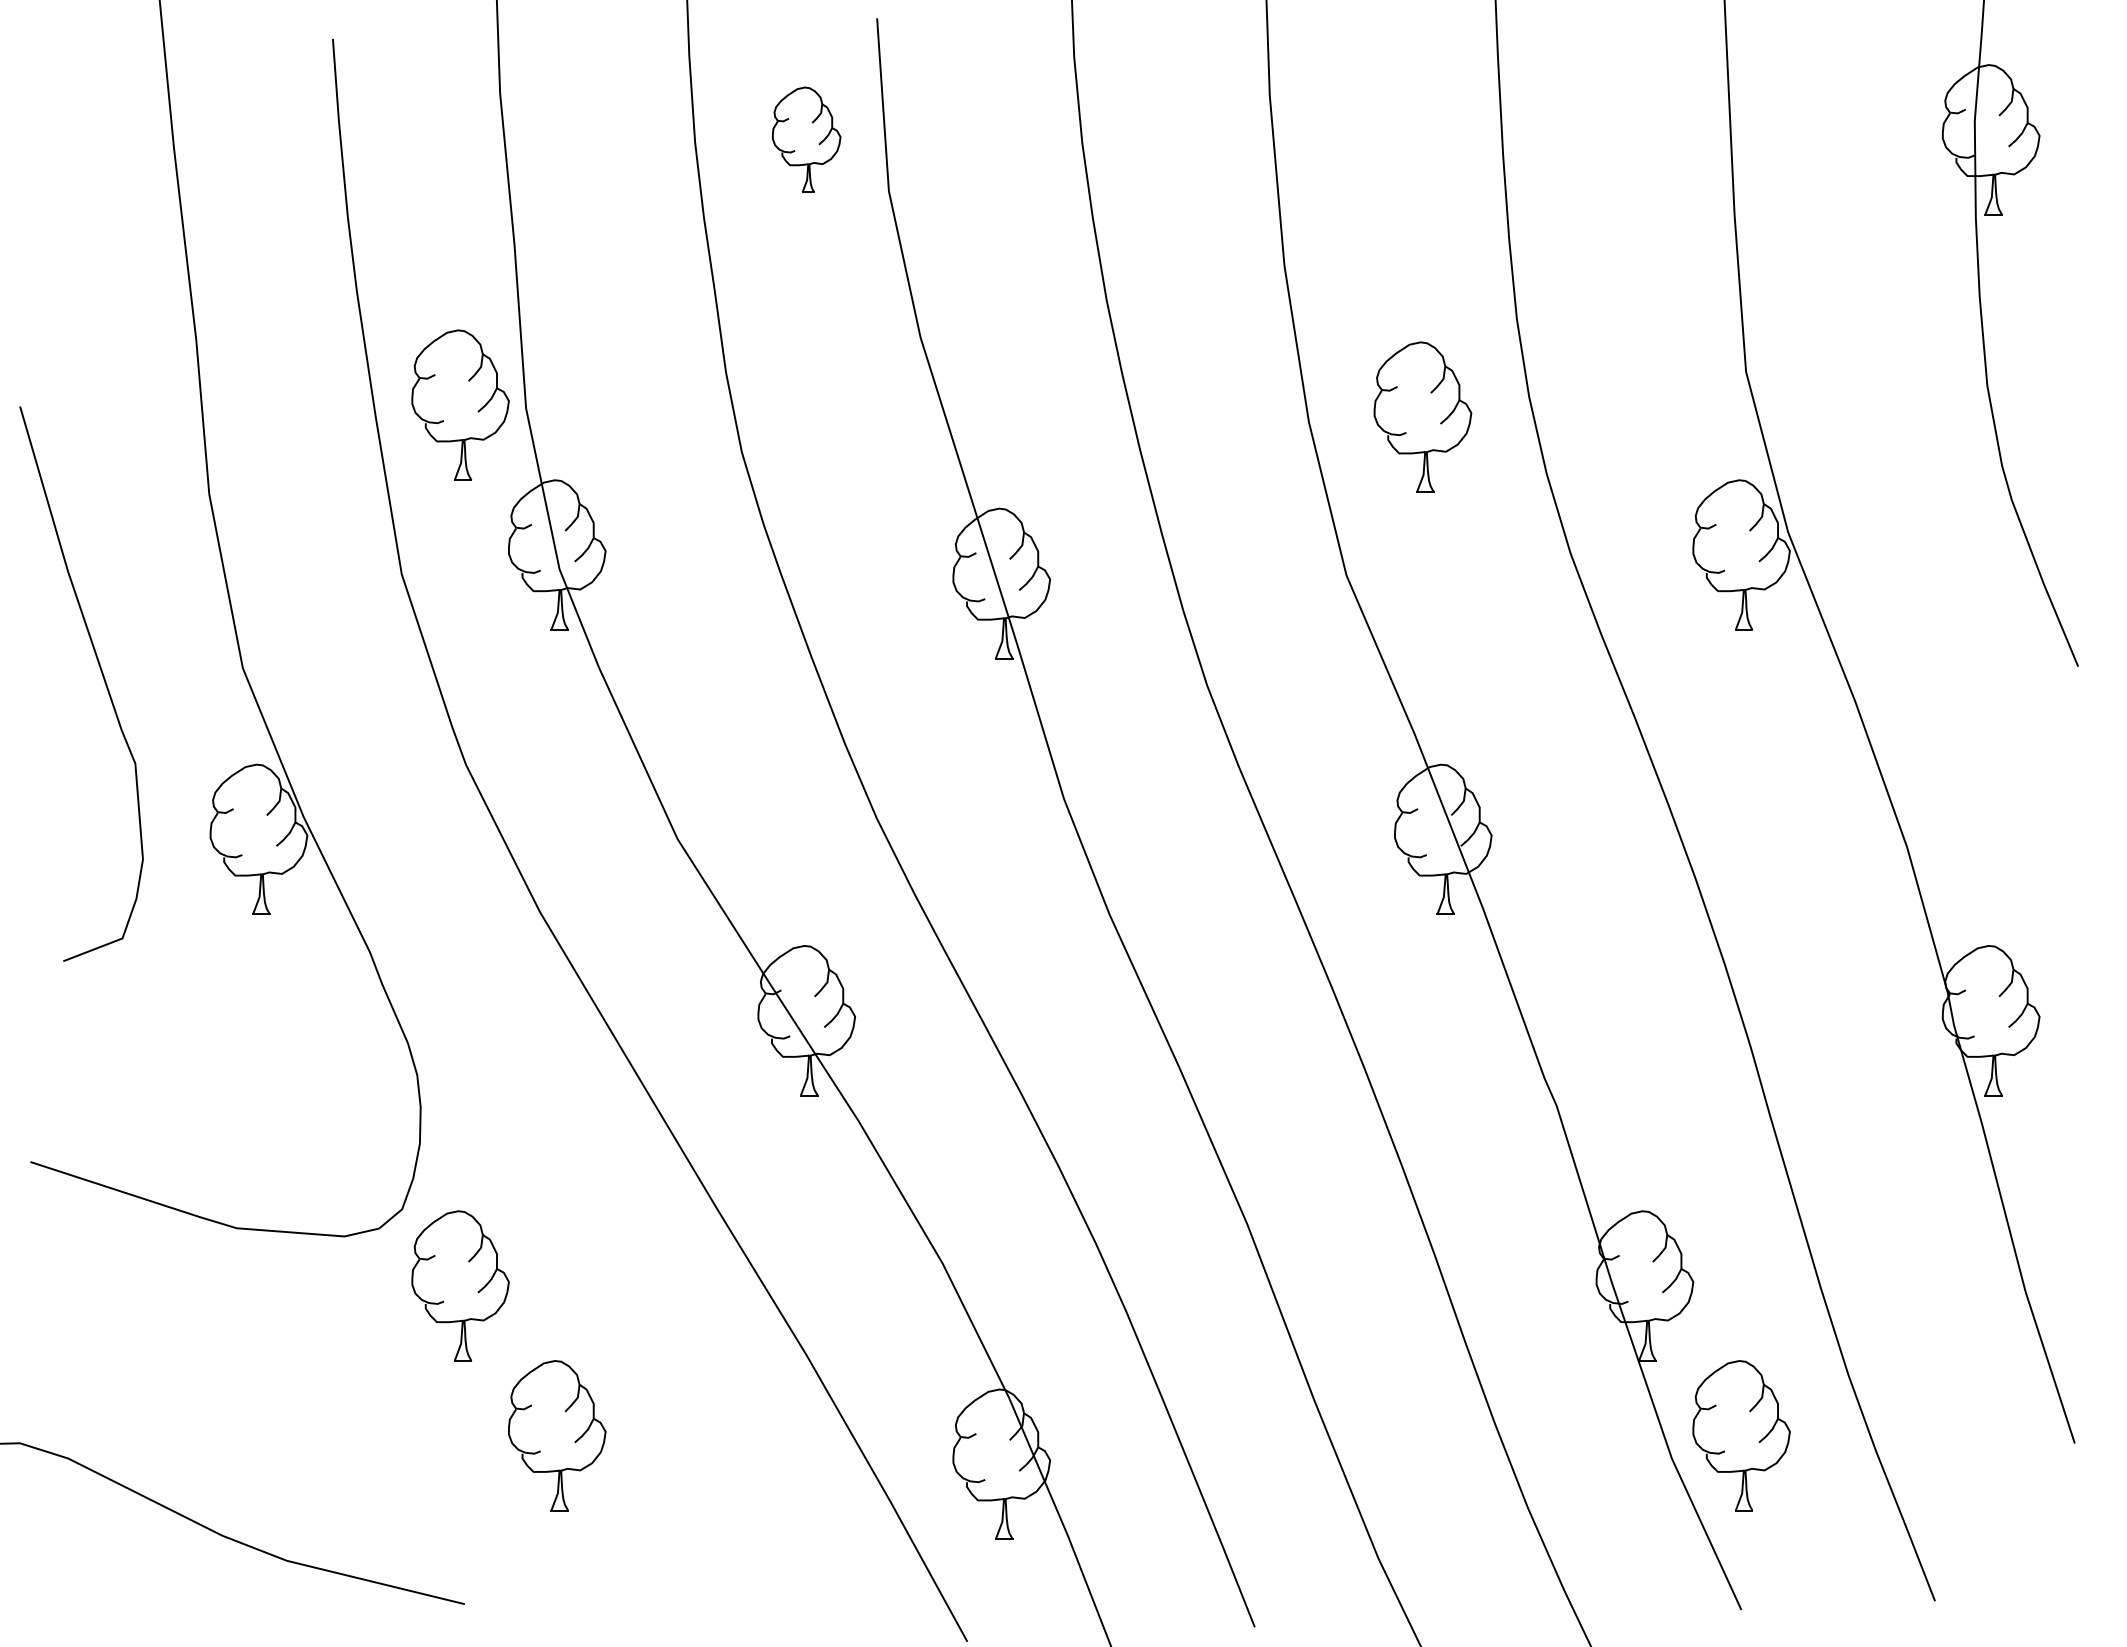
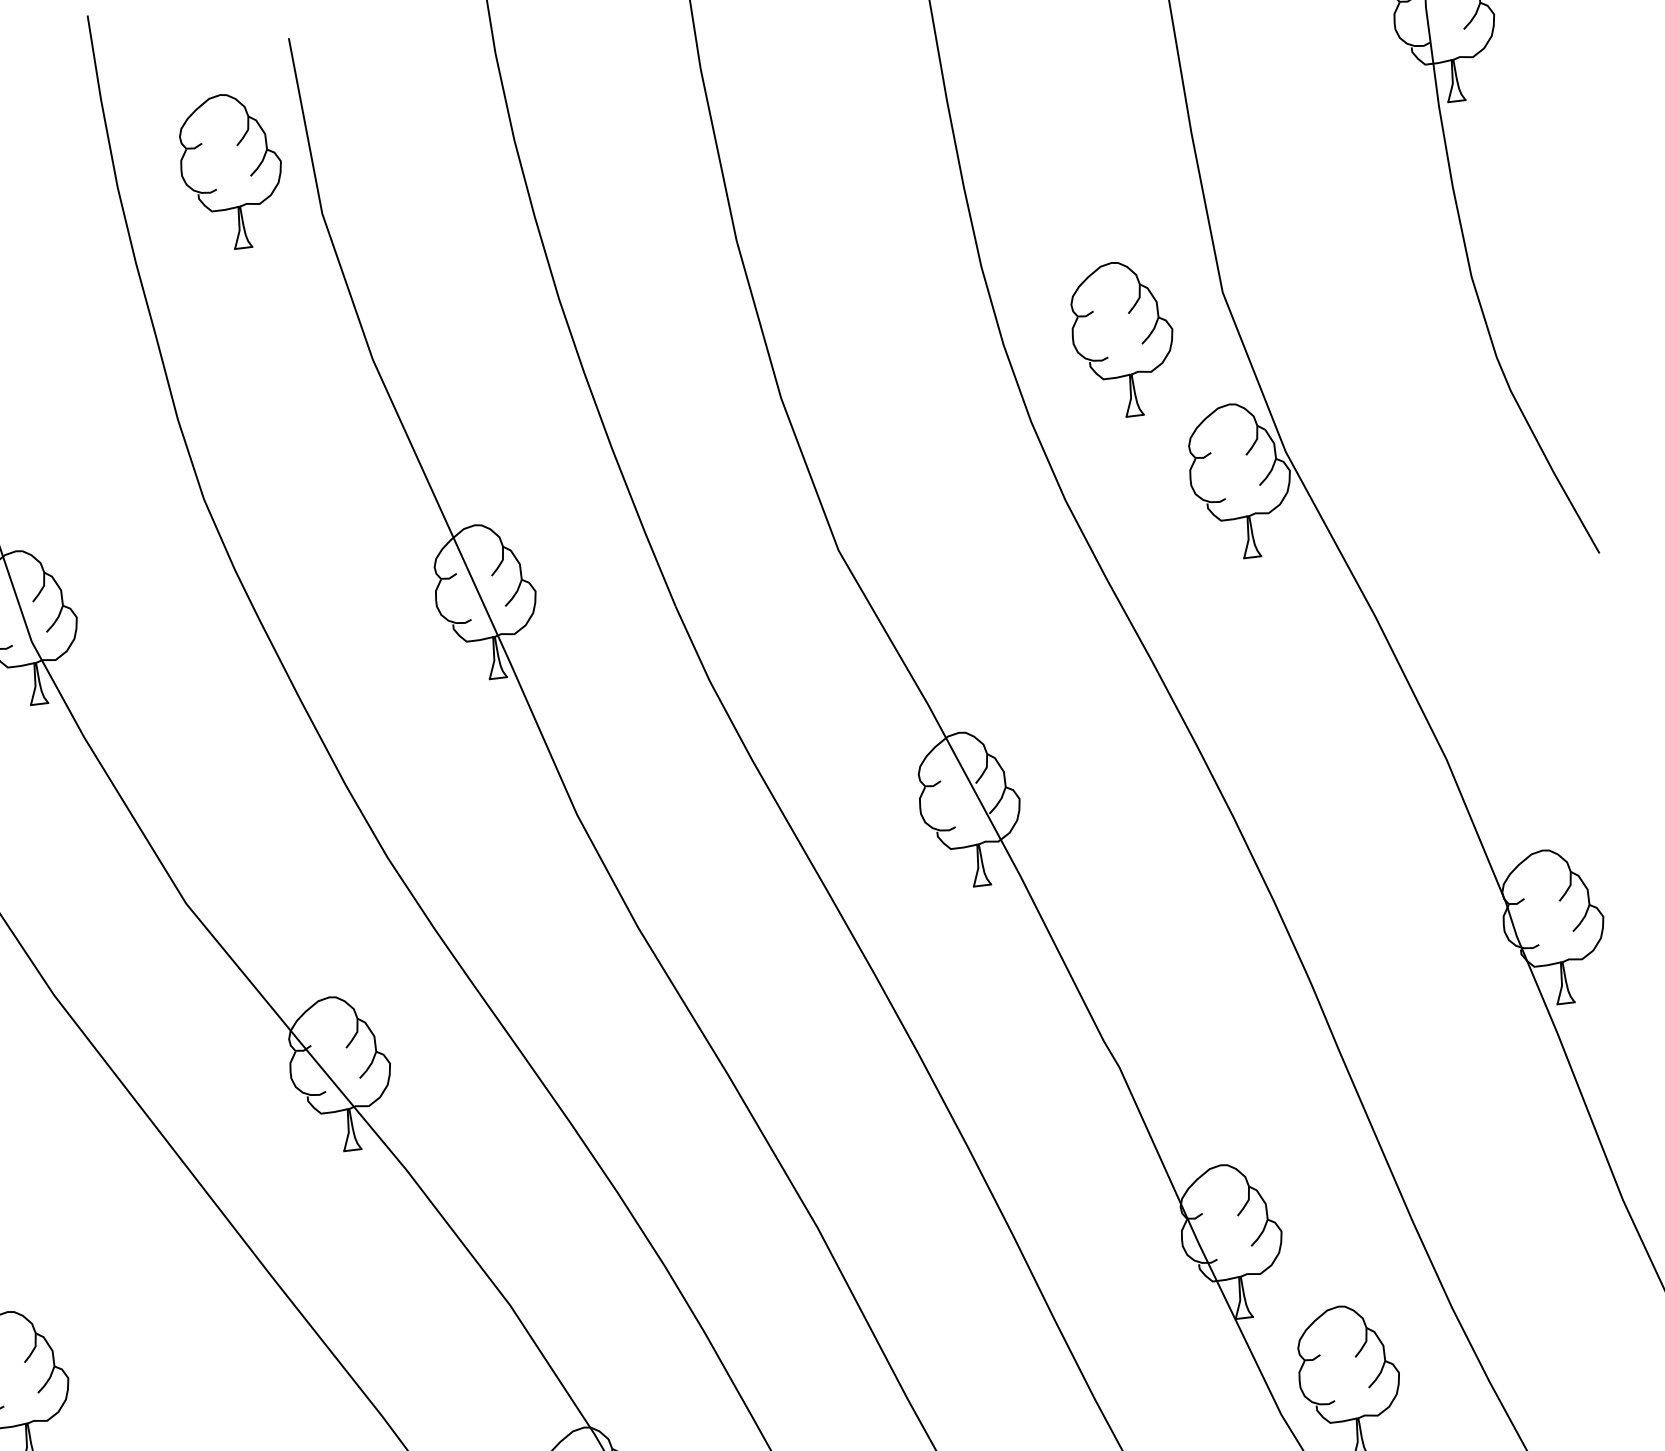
part: (806, 139) -> (231, 171), size x1.43
part: (1422, 416) -> (1122, 338), moved

